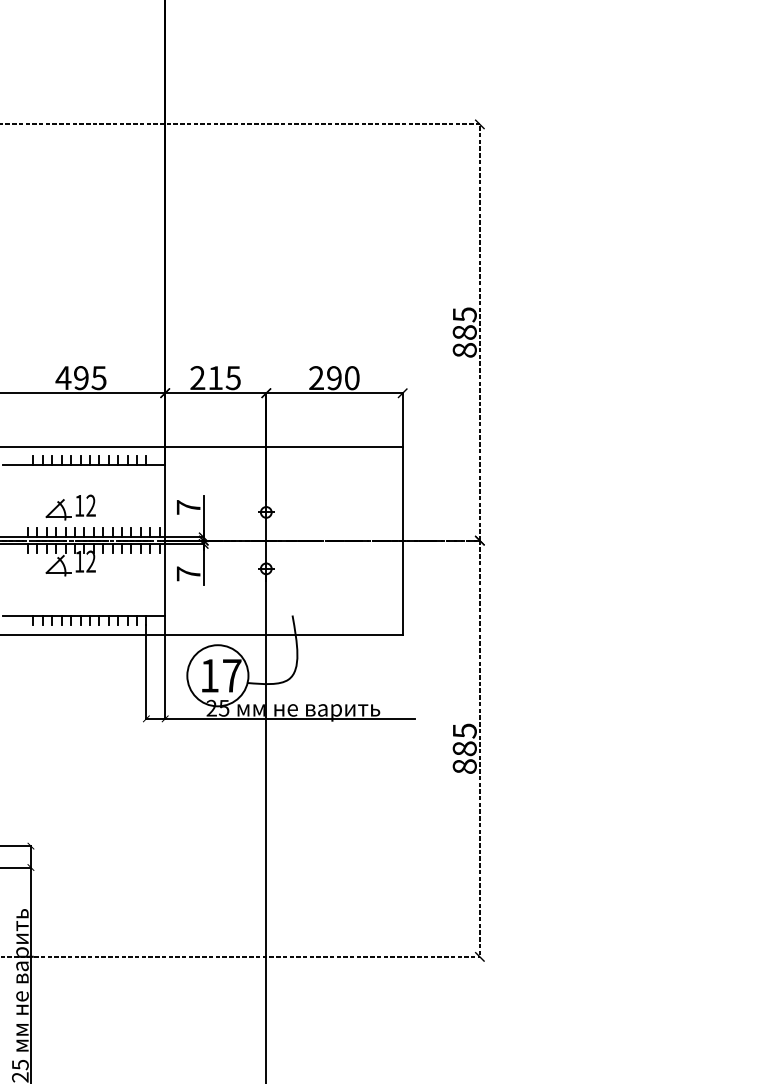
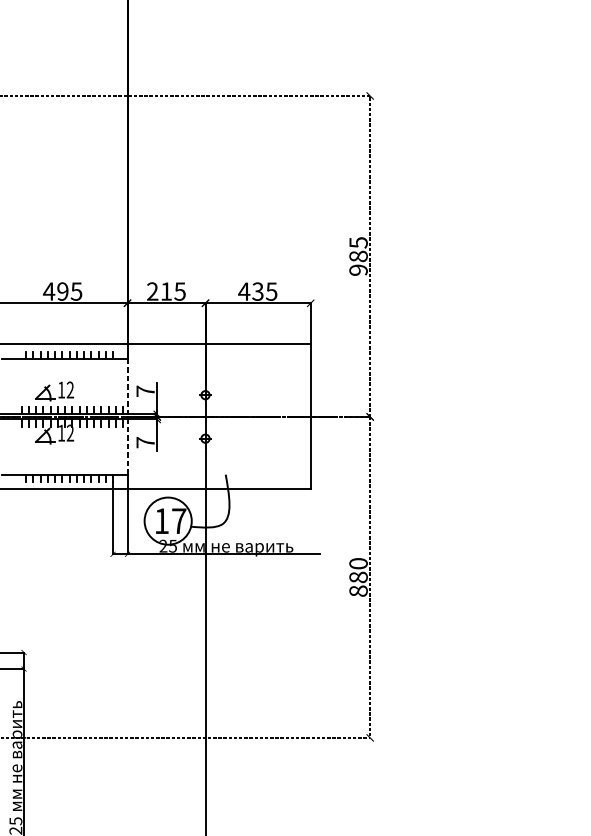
text: (464, 350) -> (358, 270), 885 -> 985
text: (333, 378) -> (257, 291), 290 -> 435
line: (165, 541) -> (127, 417), solid -> dashed
text: (464, 730) -> (358, 563), 885 -> 880

